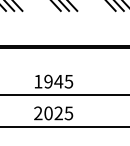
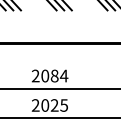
text: (53, 81) -> (49, 75), 1945 -> 2084

